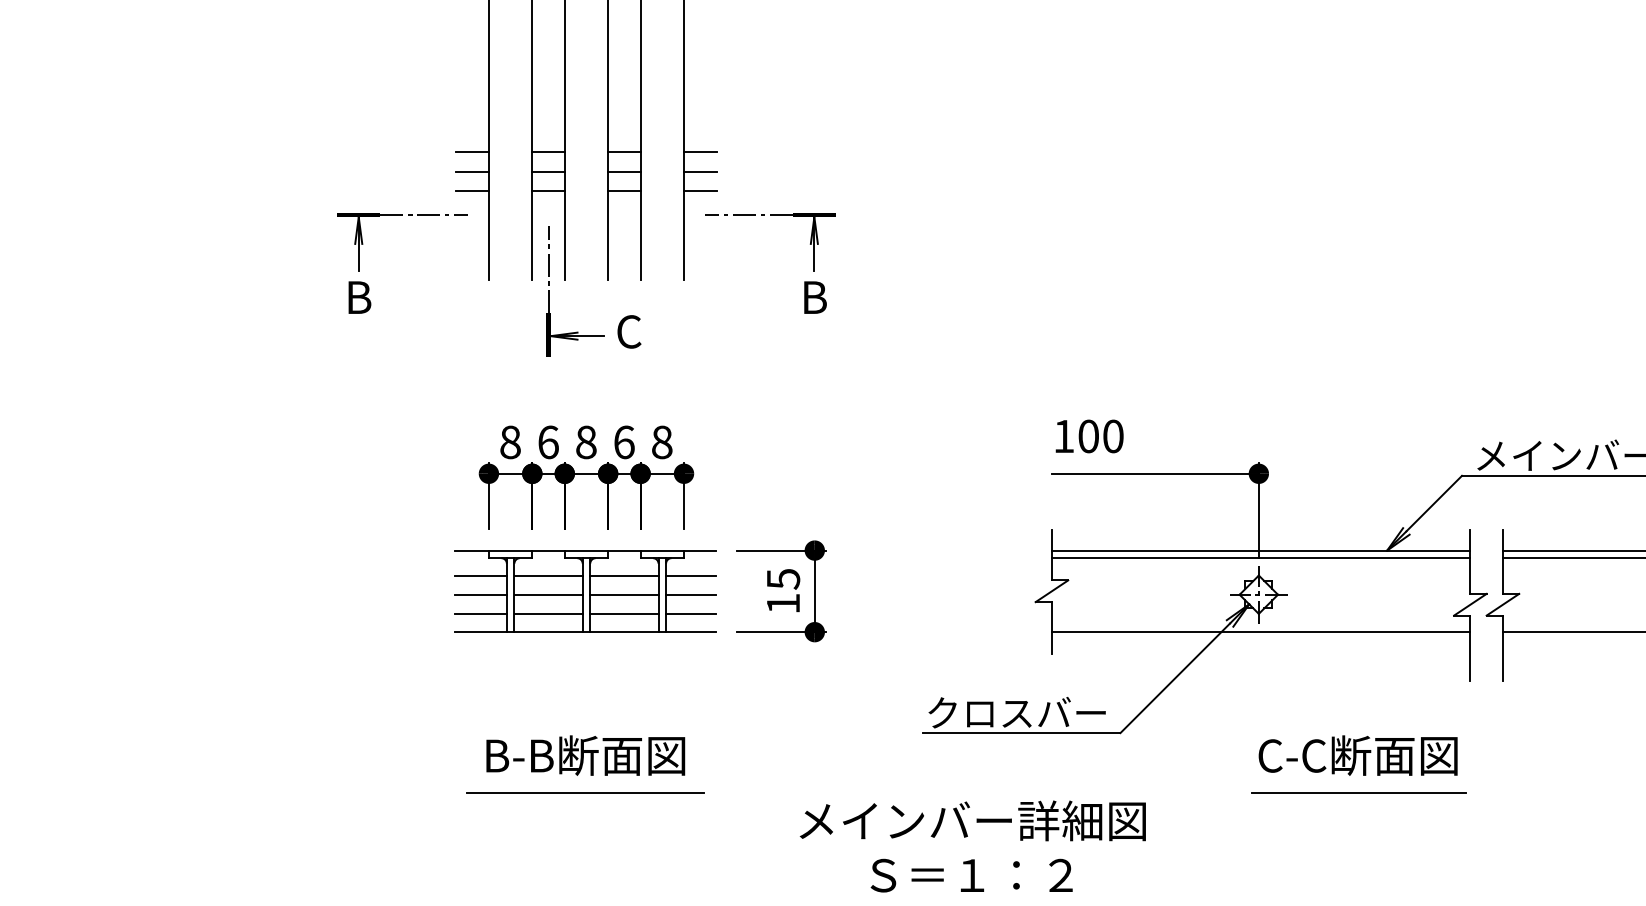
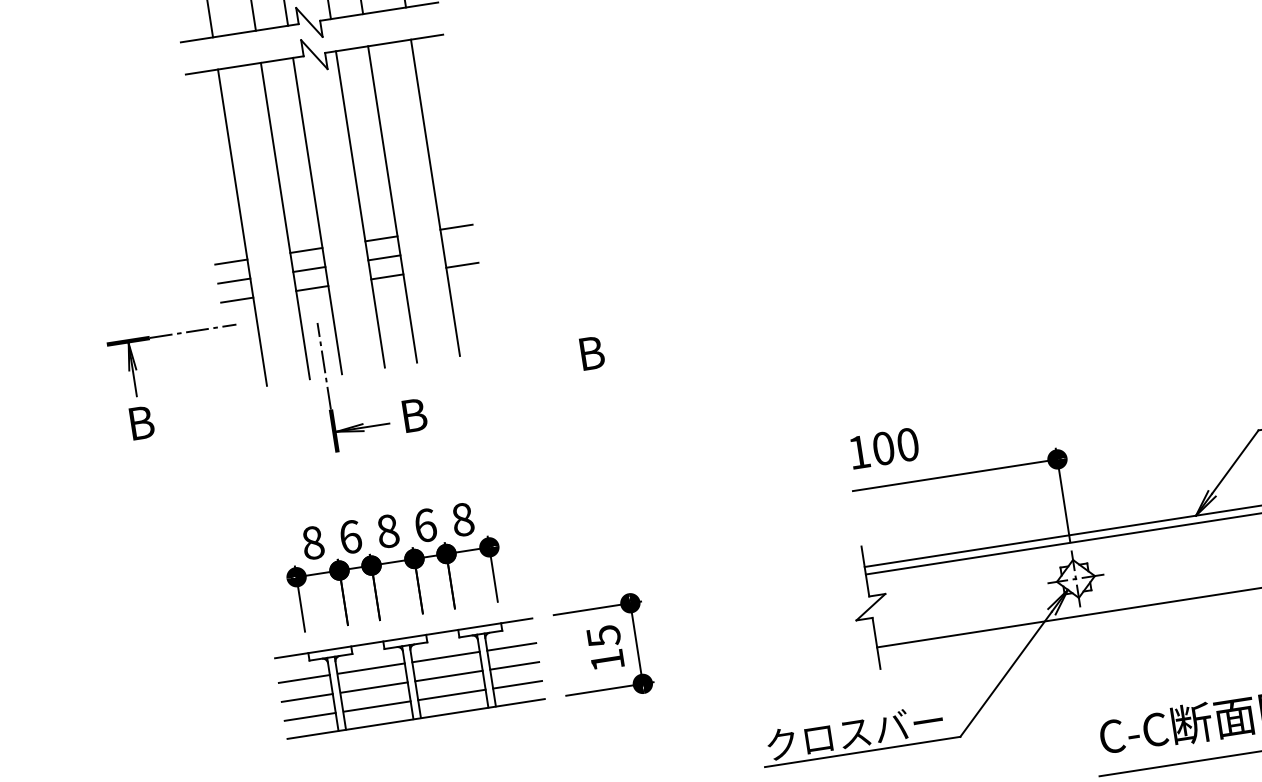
line: (700, 171) -> (459, 246), removed
part: (770, 215) -> (535, 278), removed
text: (629, 331) -> (413, 415), C -> B

